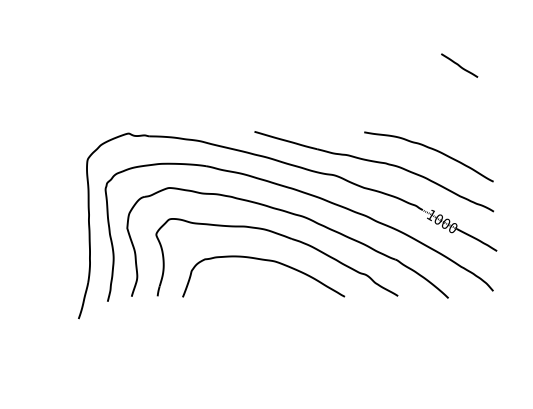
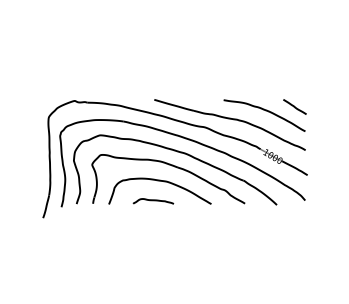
line: (458, 64) -> (294, 106), moved
curve: (253, 292) -> (153, 201), added

